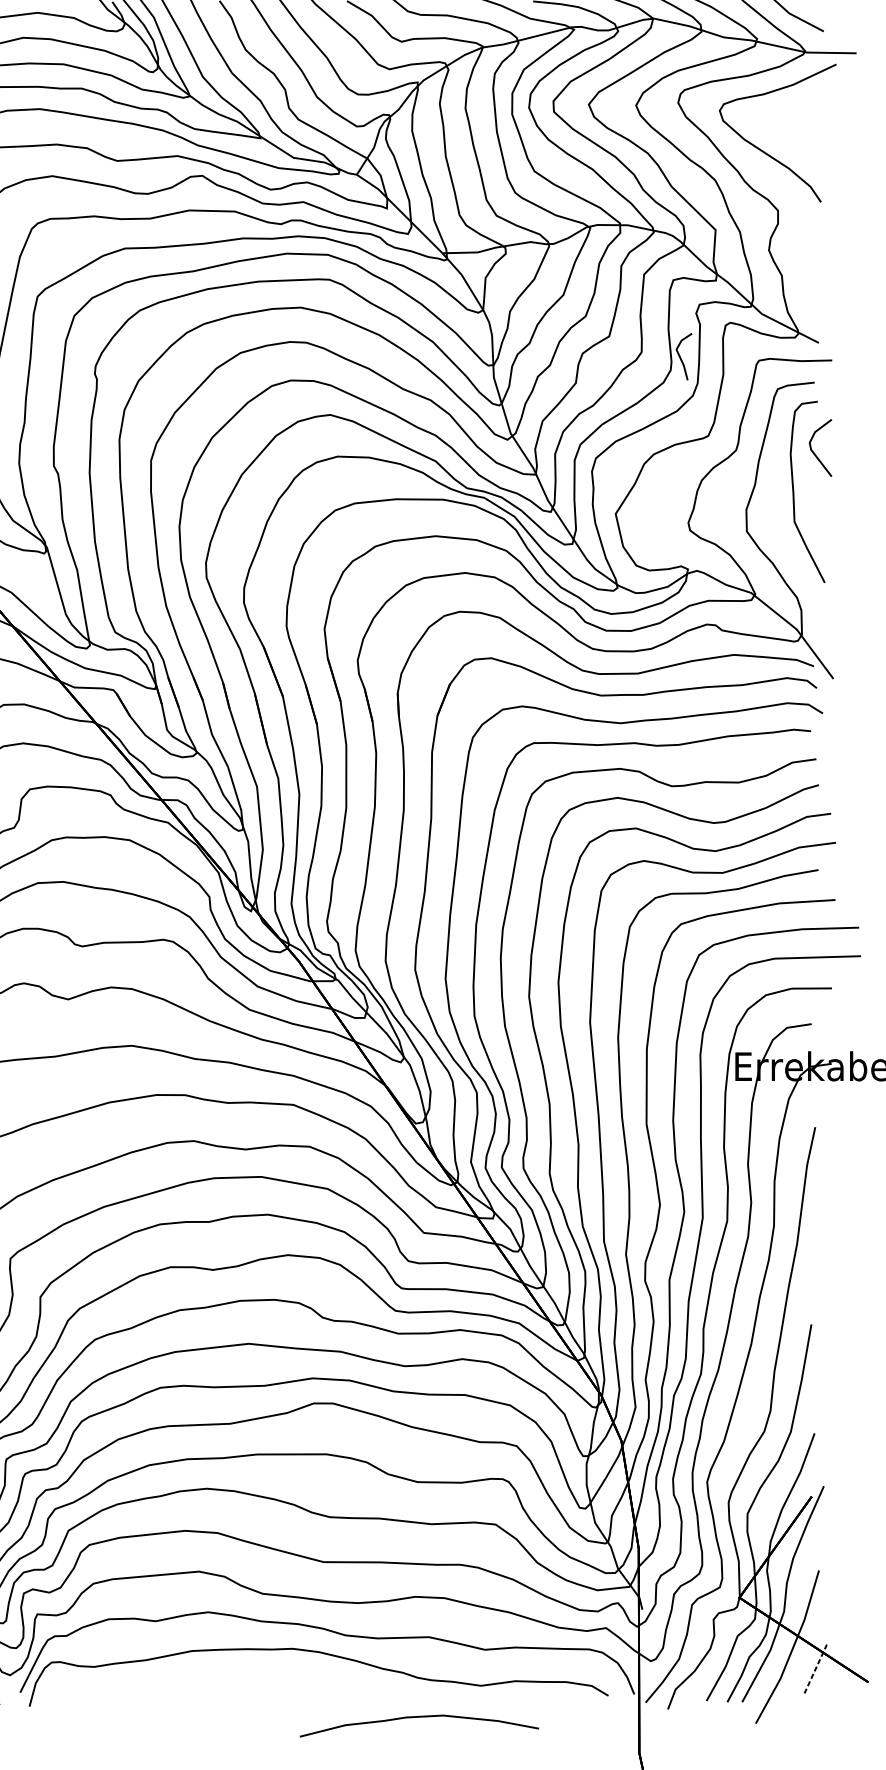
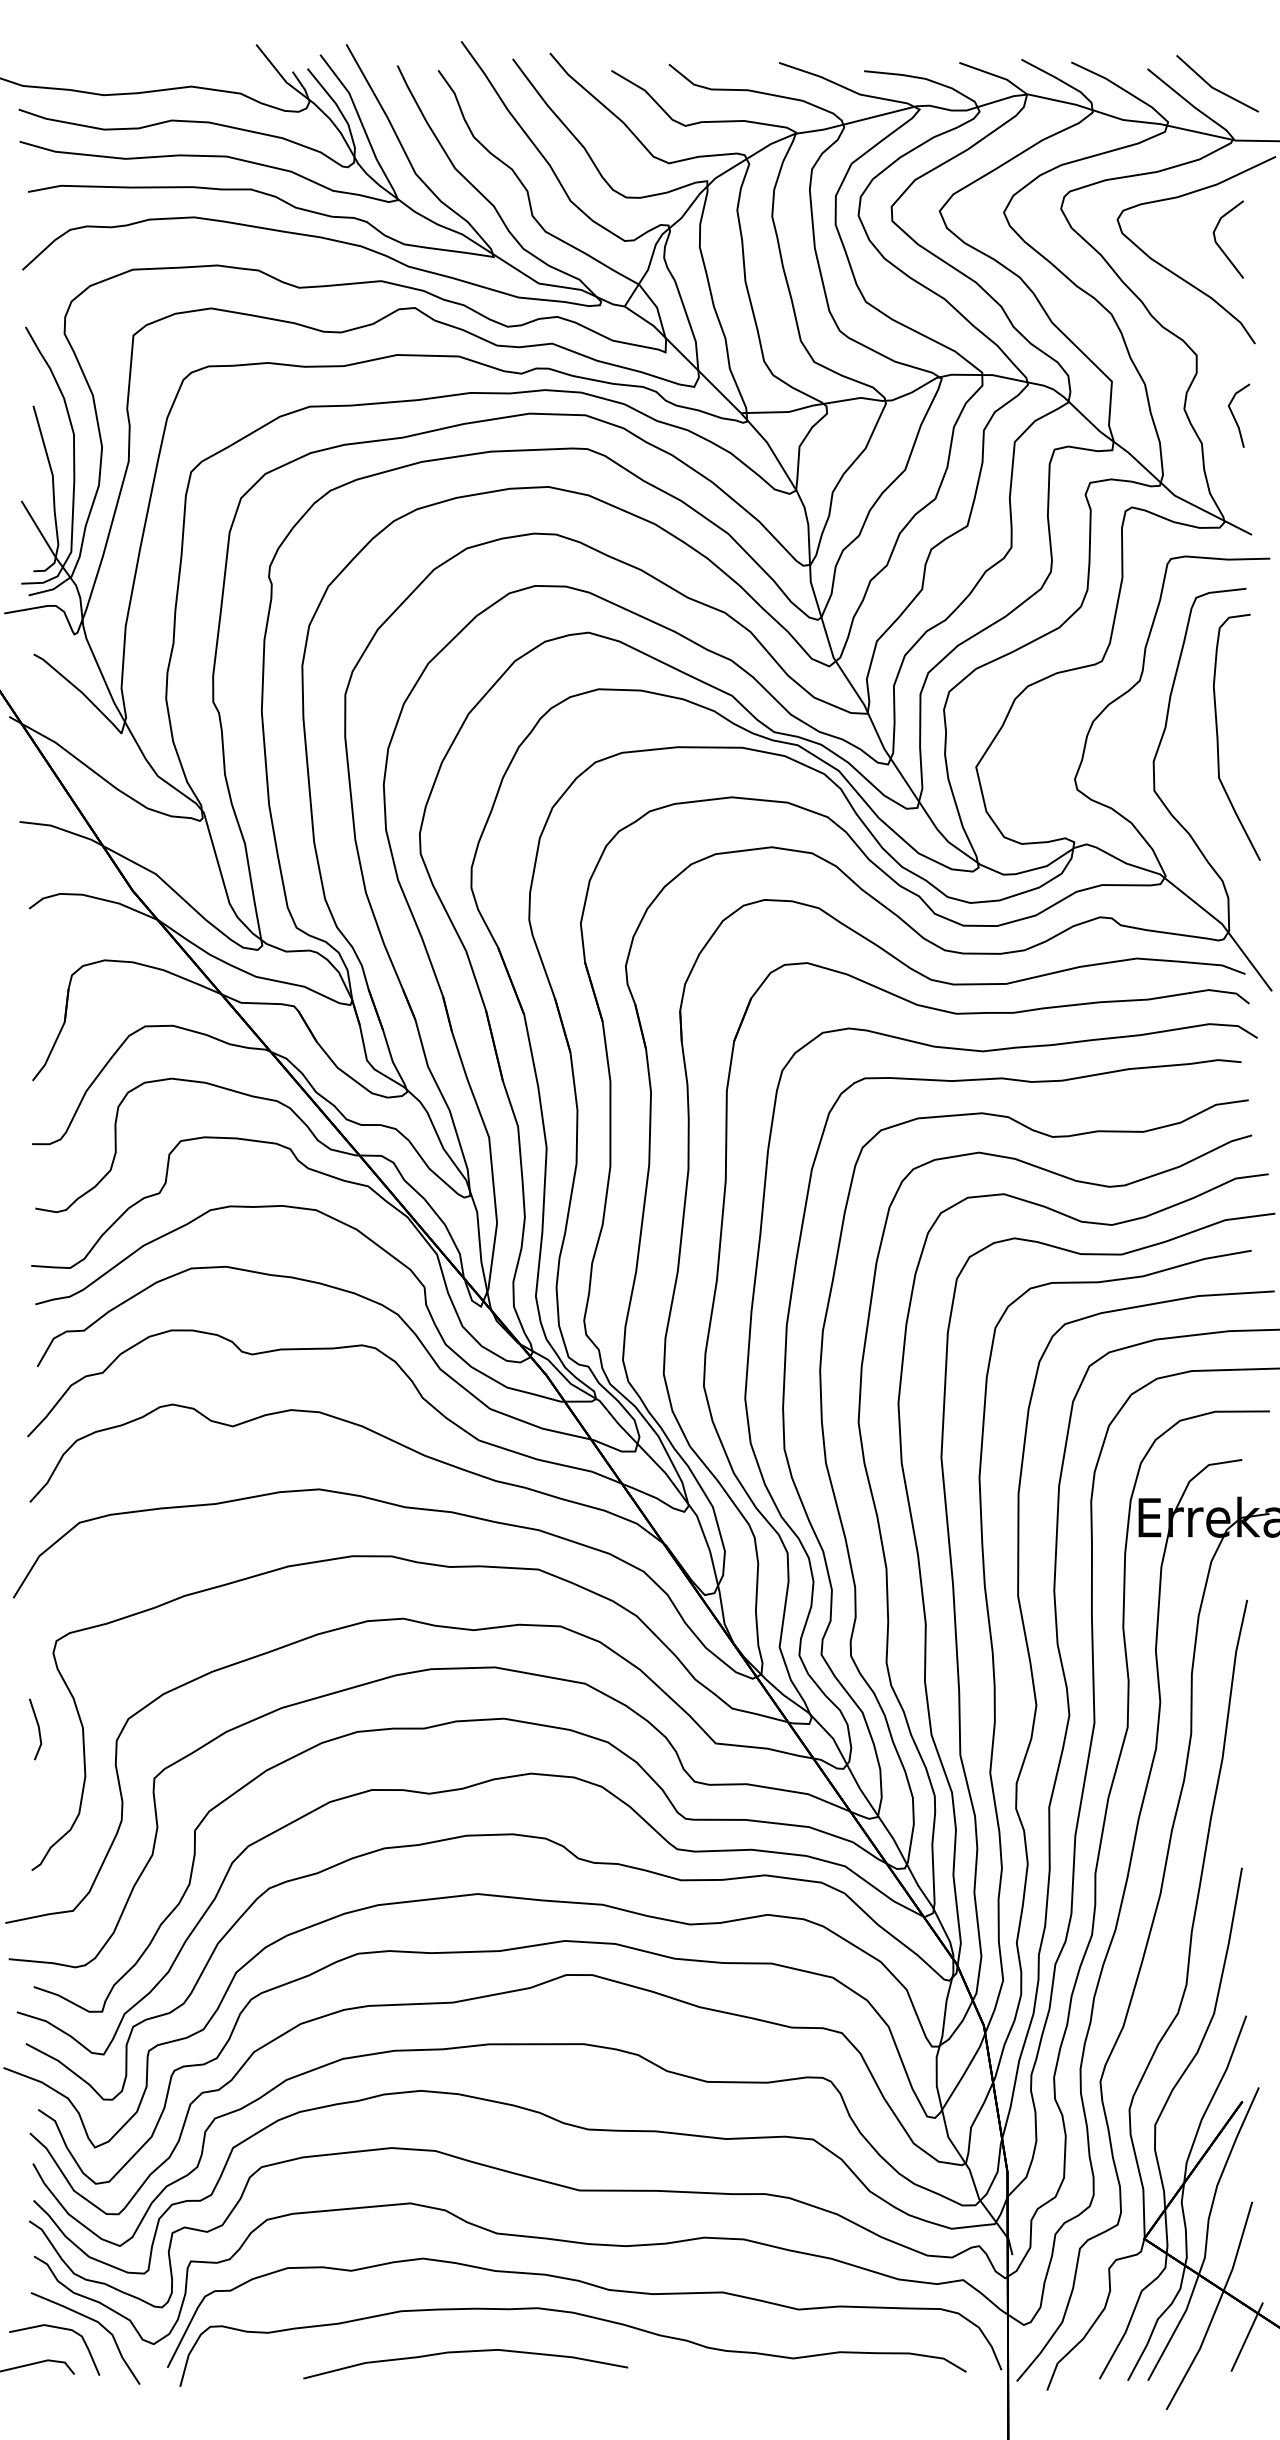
line: (681, 358) -> (1235, 417), moved
line: (814, 453) -> (1220, 246), moved
line: (814, 1670) -> (1246, 2337), dashed -> solid
curve: (419, 1717) -> (465, 2352), moved

